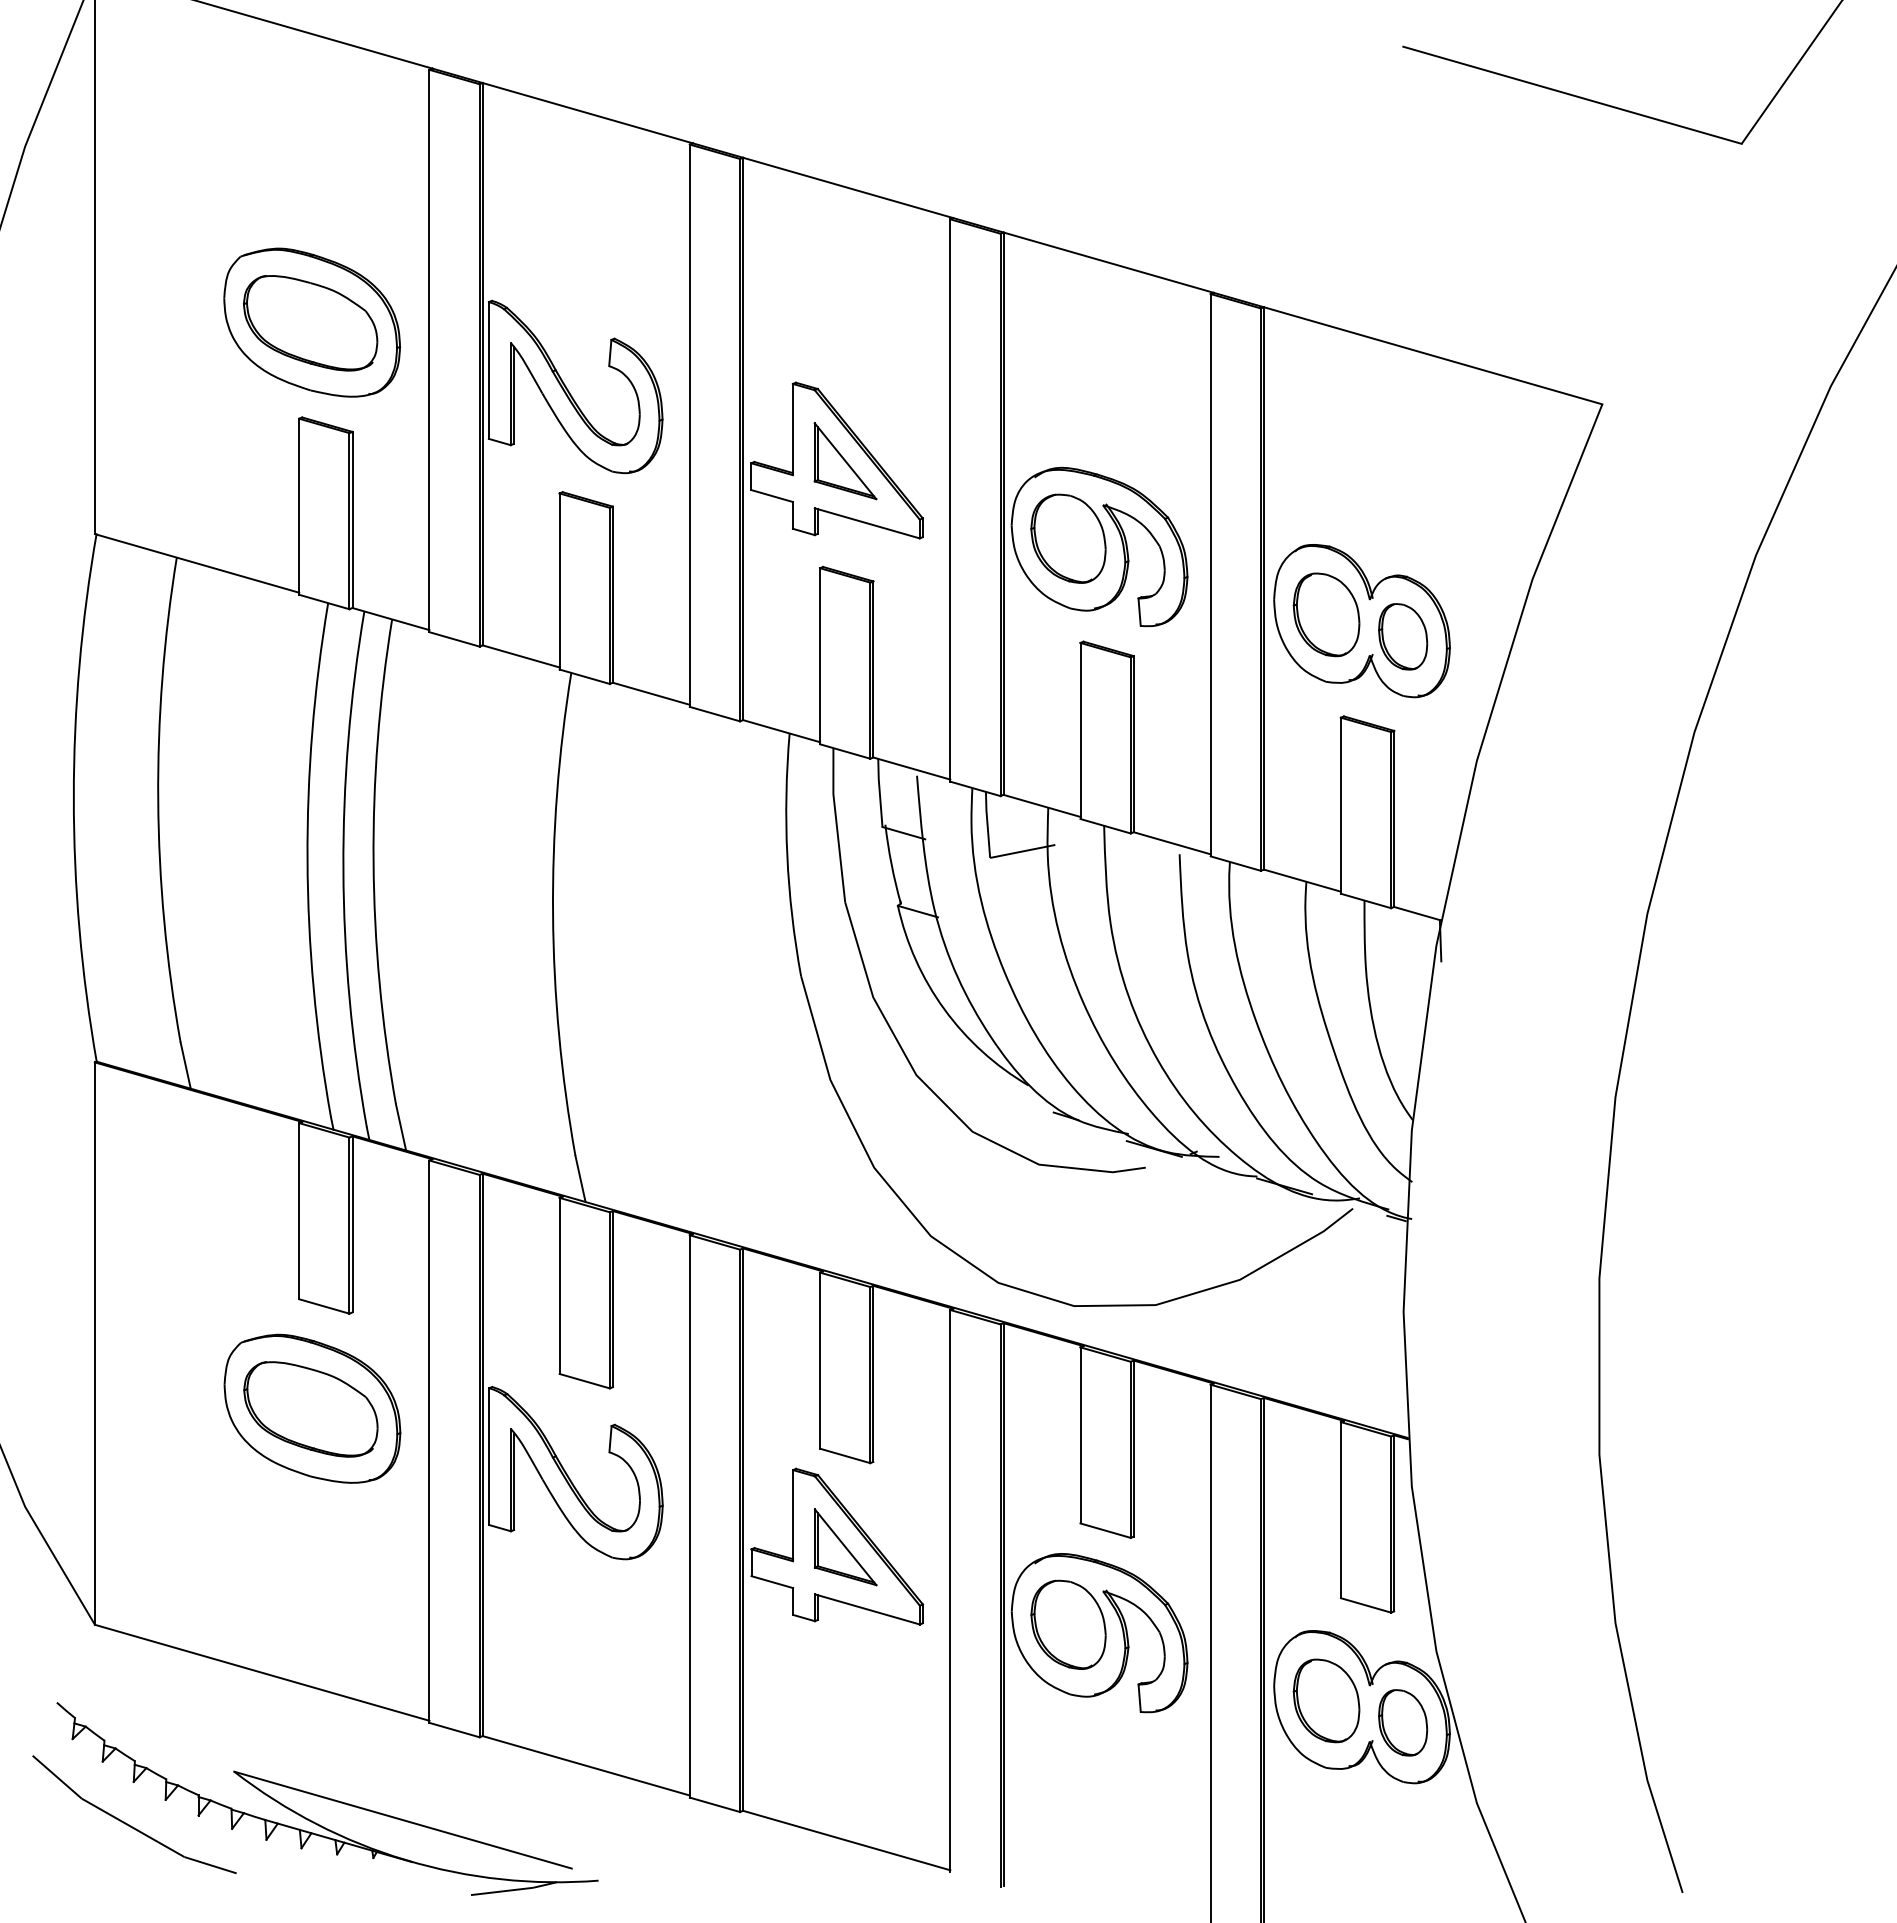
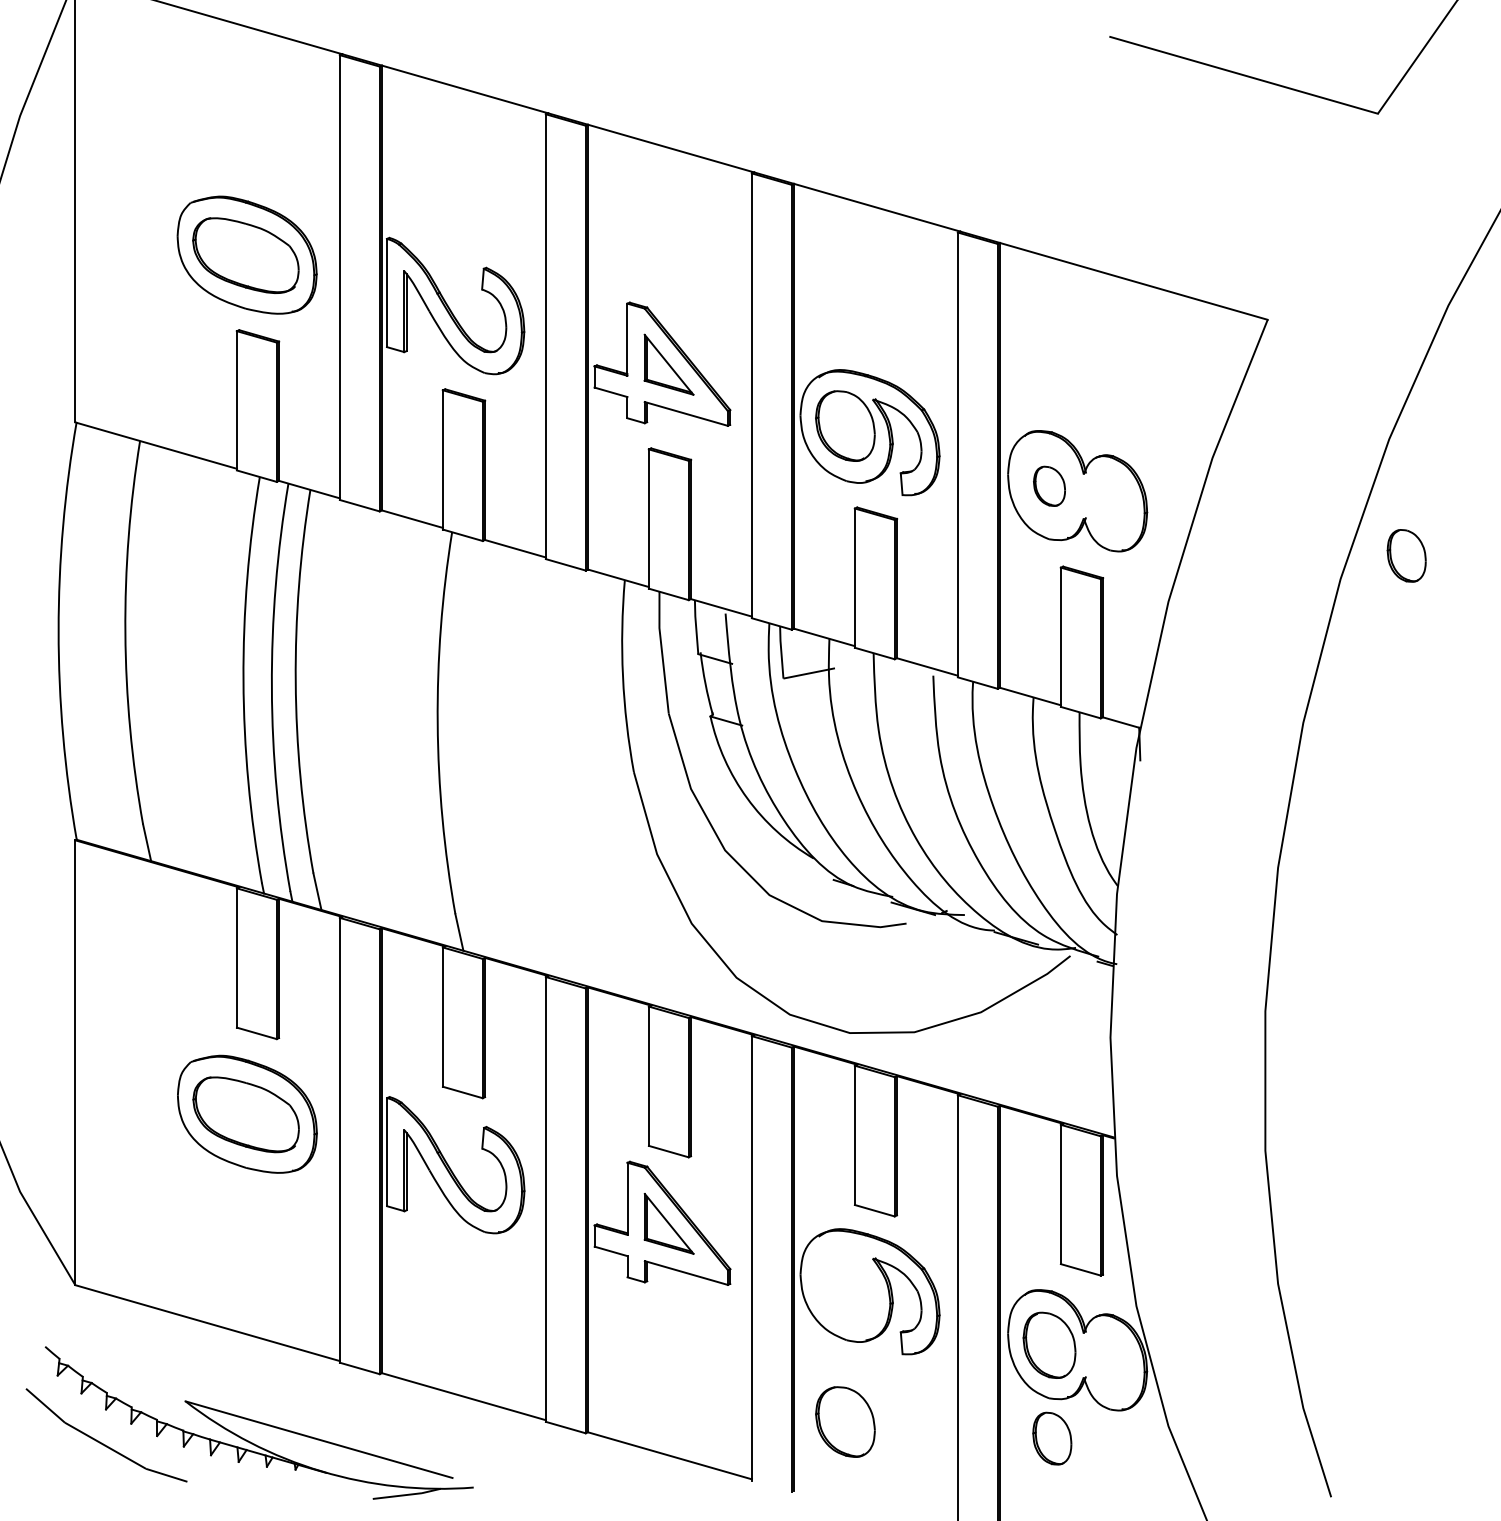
part: (1326, 614) -> (1049, 486), size x0.6
part: (1403, 636) -> (1407, 555), moved
part: (1068, 1624) -> (845, 1421), moved
part: (1403, 1722) -> (1052, 1438), moved

